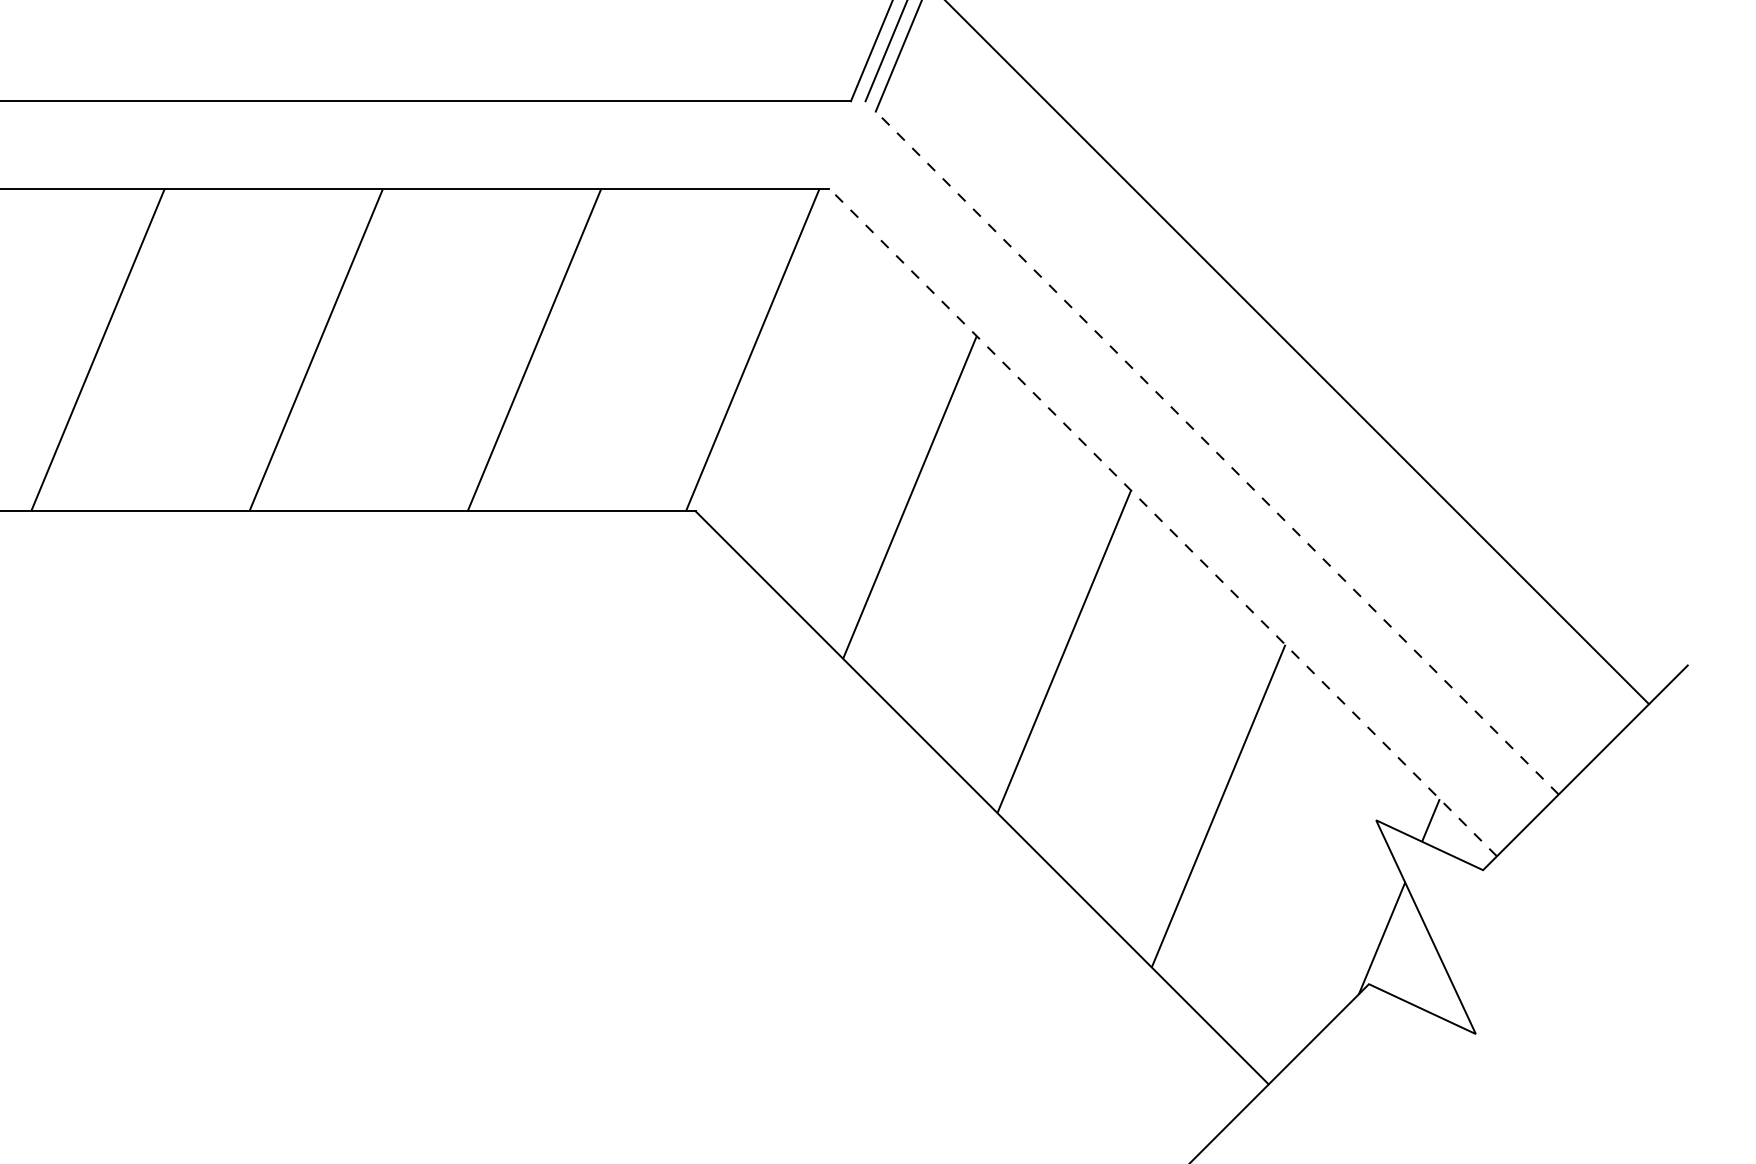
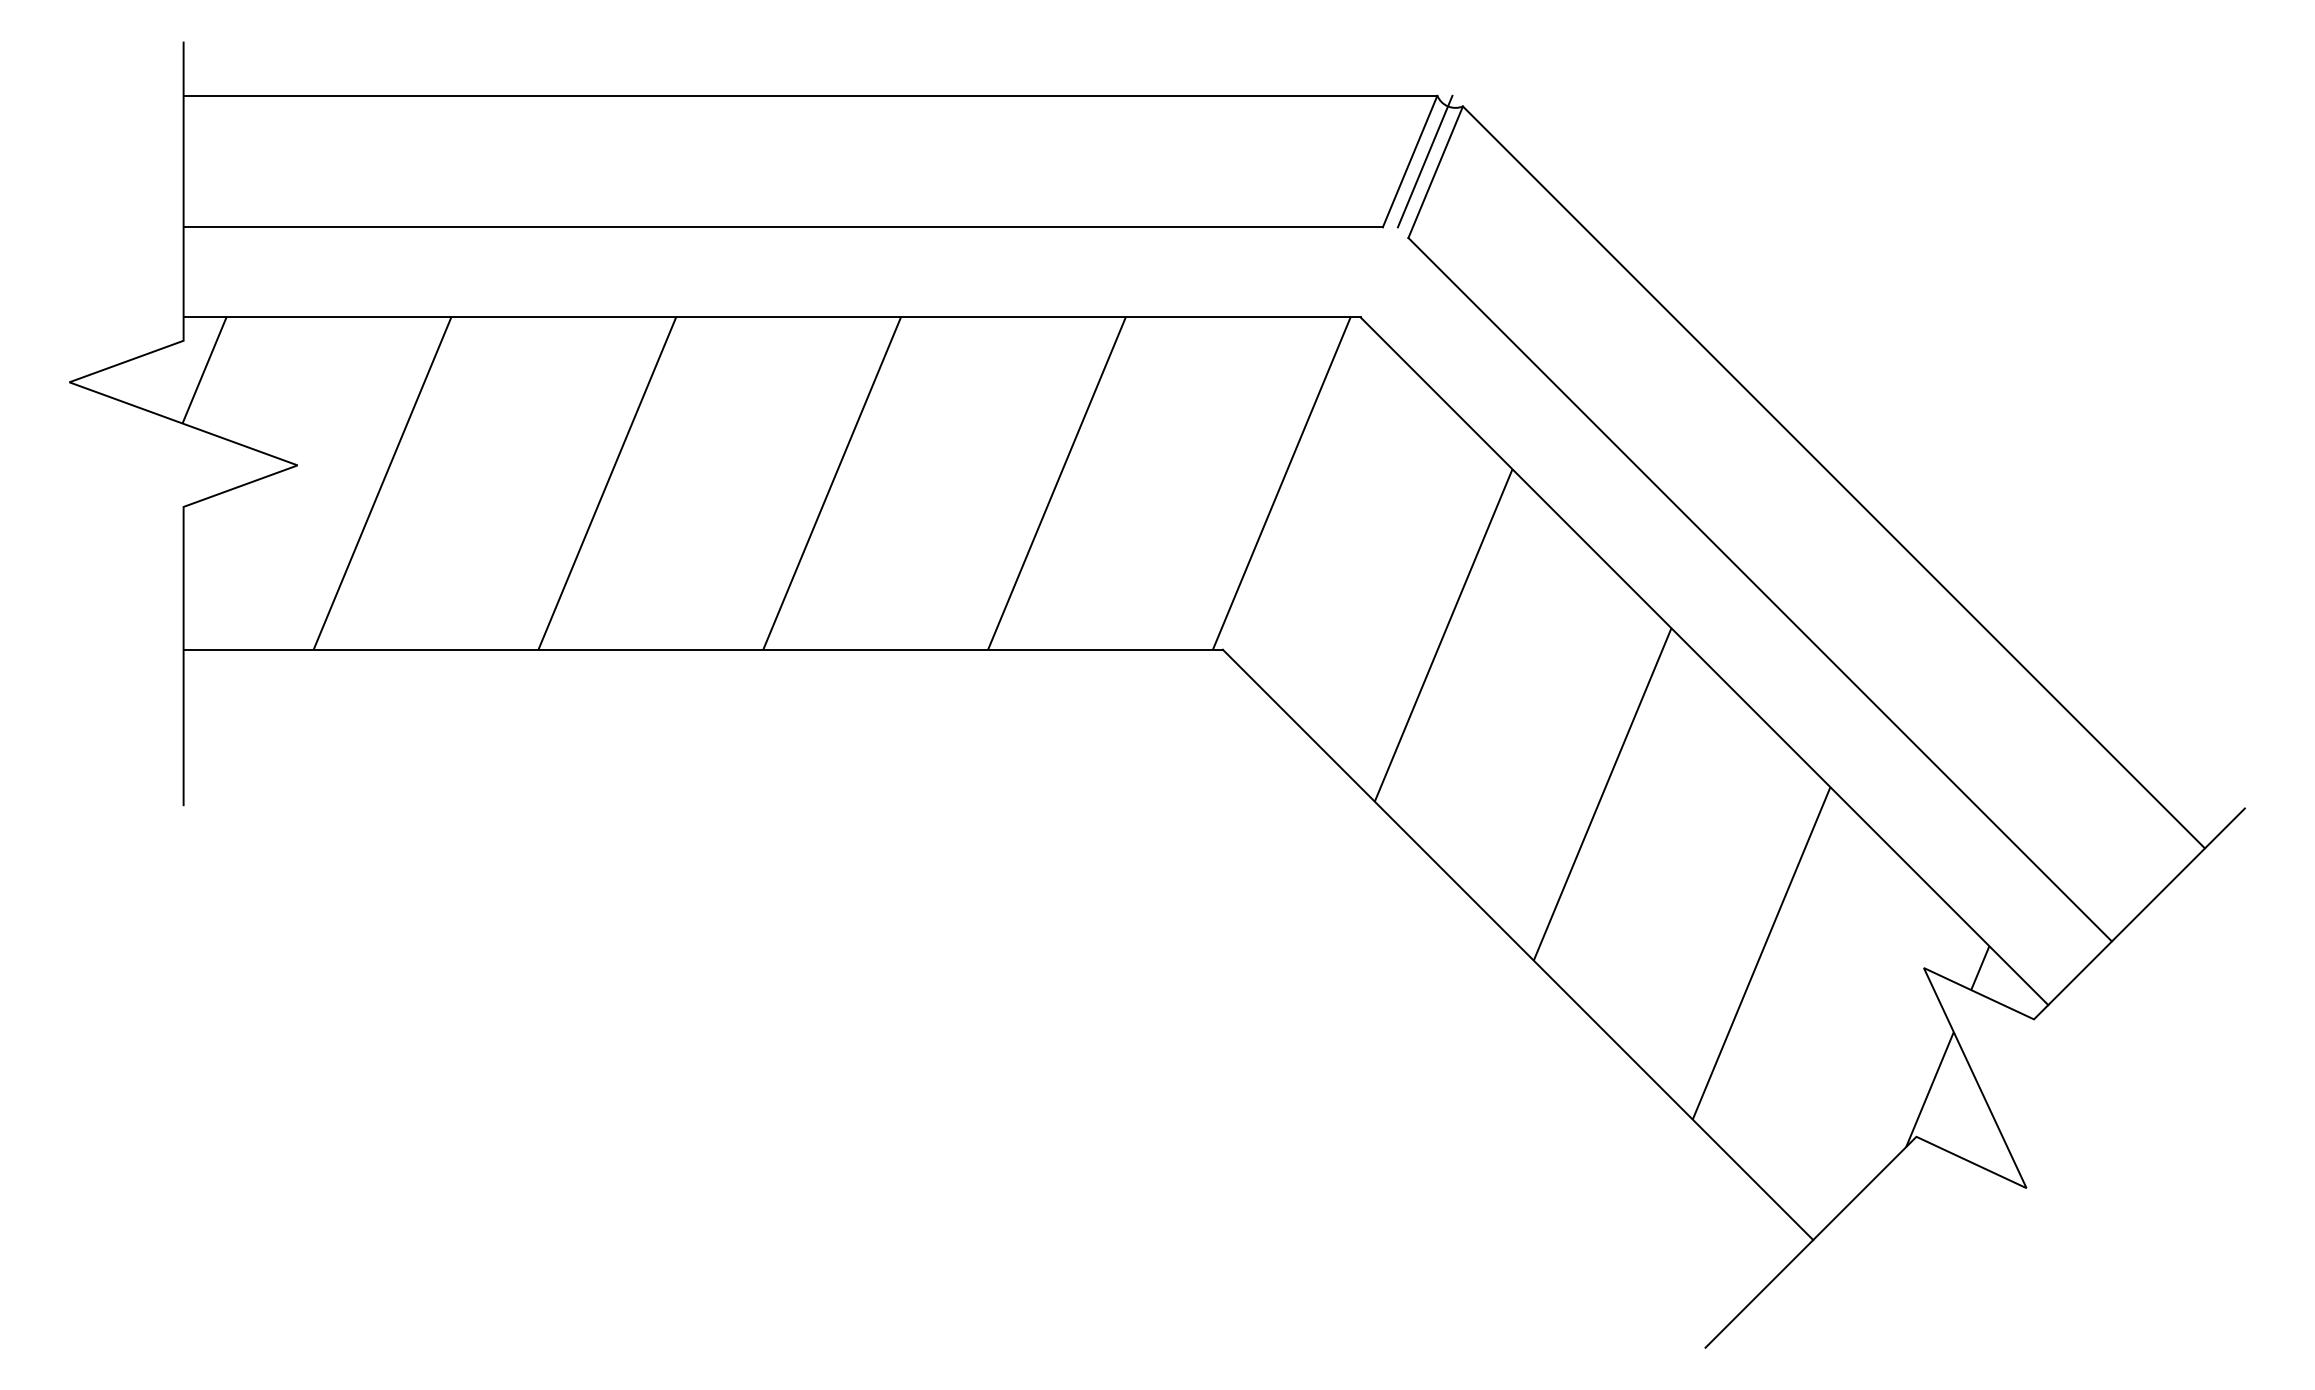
line: (1216, 452) -> (1759, 589), dashed -> solid
line: (1163, 521) -> (1704, 660), dashed -> solid

